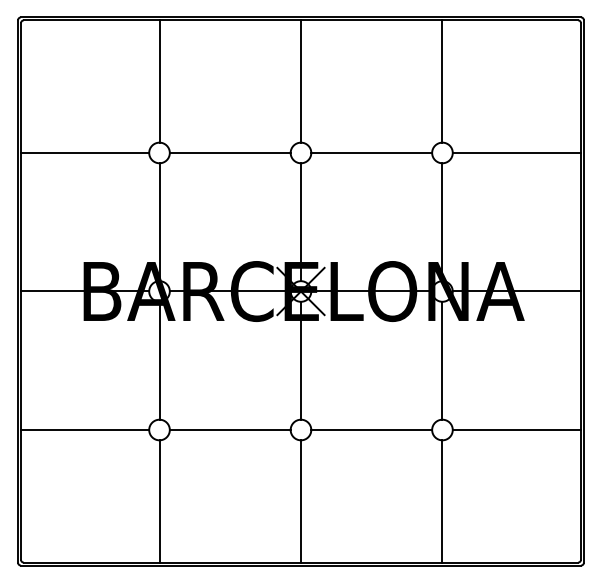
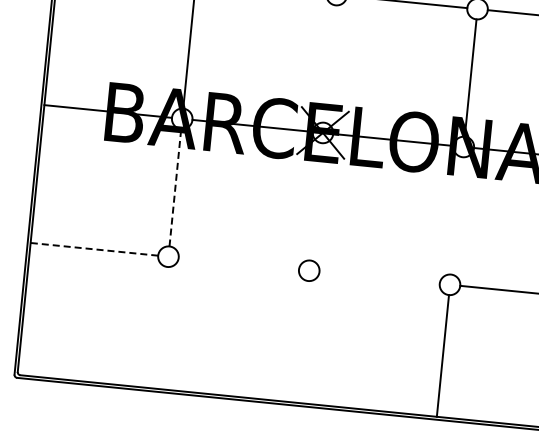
line: (301, 222) -> (330, 64), removed
line: (159, 360) -> (175, 187), solid -> dashed
line: (301, 360) -> (316, 201), removed
line: (442, 360) -> (456, 215), removed
line: (84, 430) -> (93, 249), solid -> dashed
line: (229, 430) -> (238, 264), removed
line: (371, 430) -> (379, 278), removed
line: (159, 501) -> (161, 327), removed
line: (301, 501) -> (302, 341), removed

